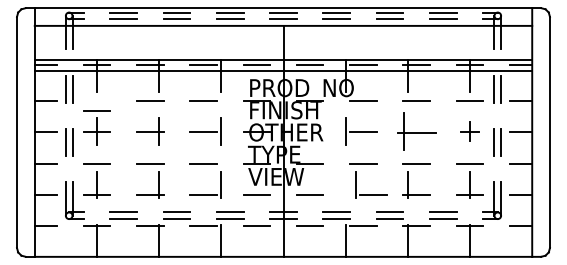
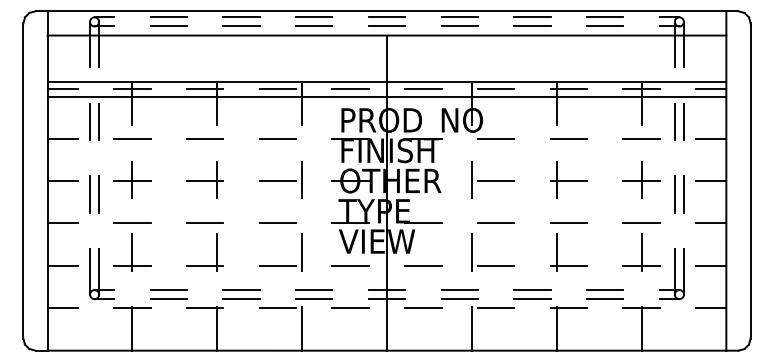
line: (96, 110) -> (131, 137), moved
part: (416, 131) -> (568, 179), size x0.71
part: (469, 131) -> (640, 179), size x1.43
part: (371, 194) -> (493, 265), moved

